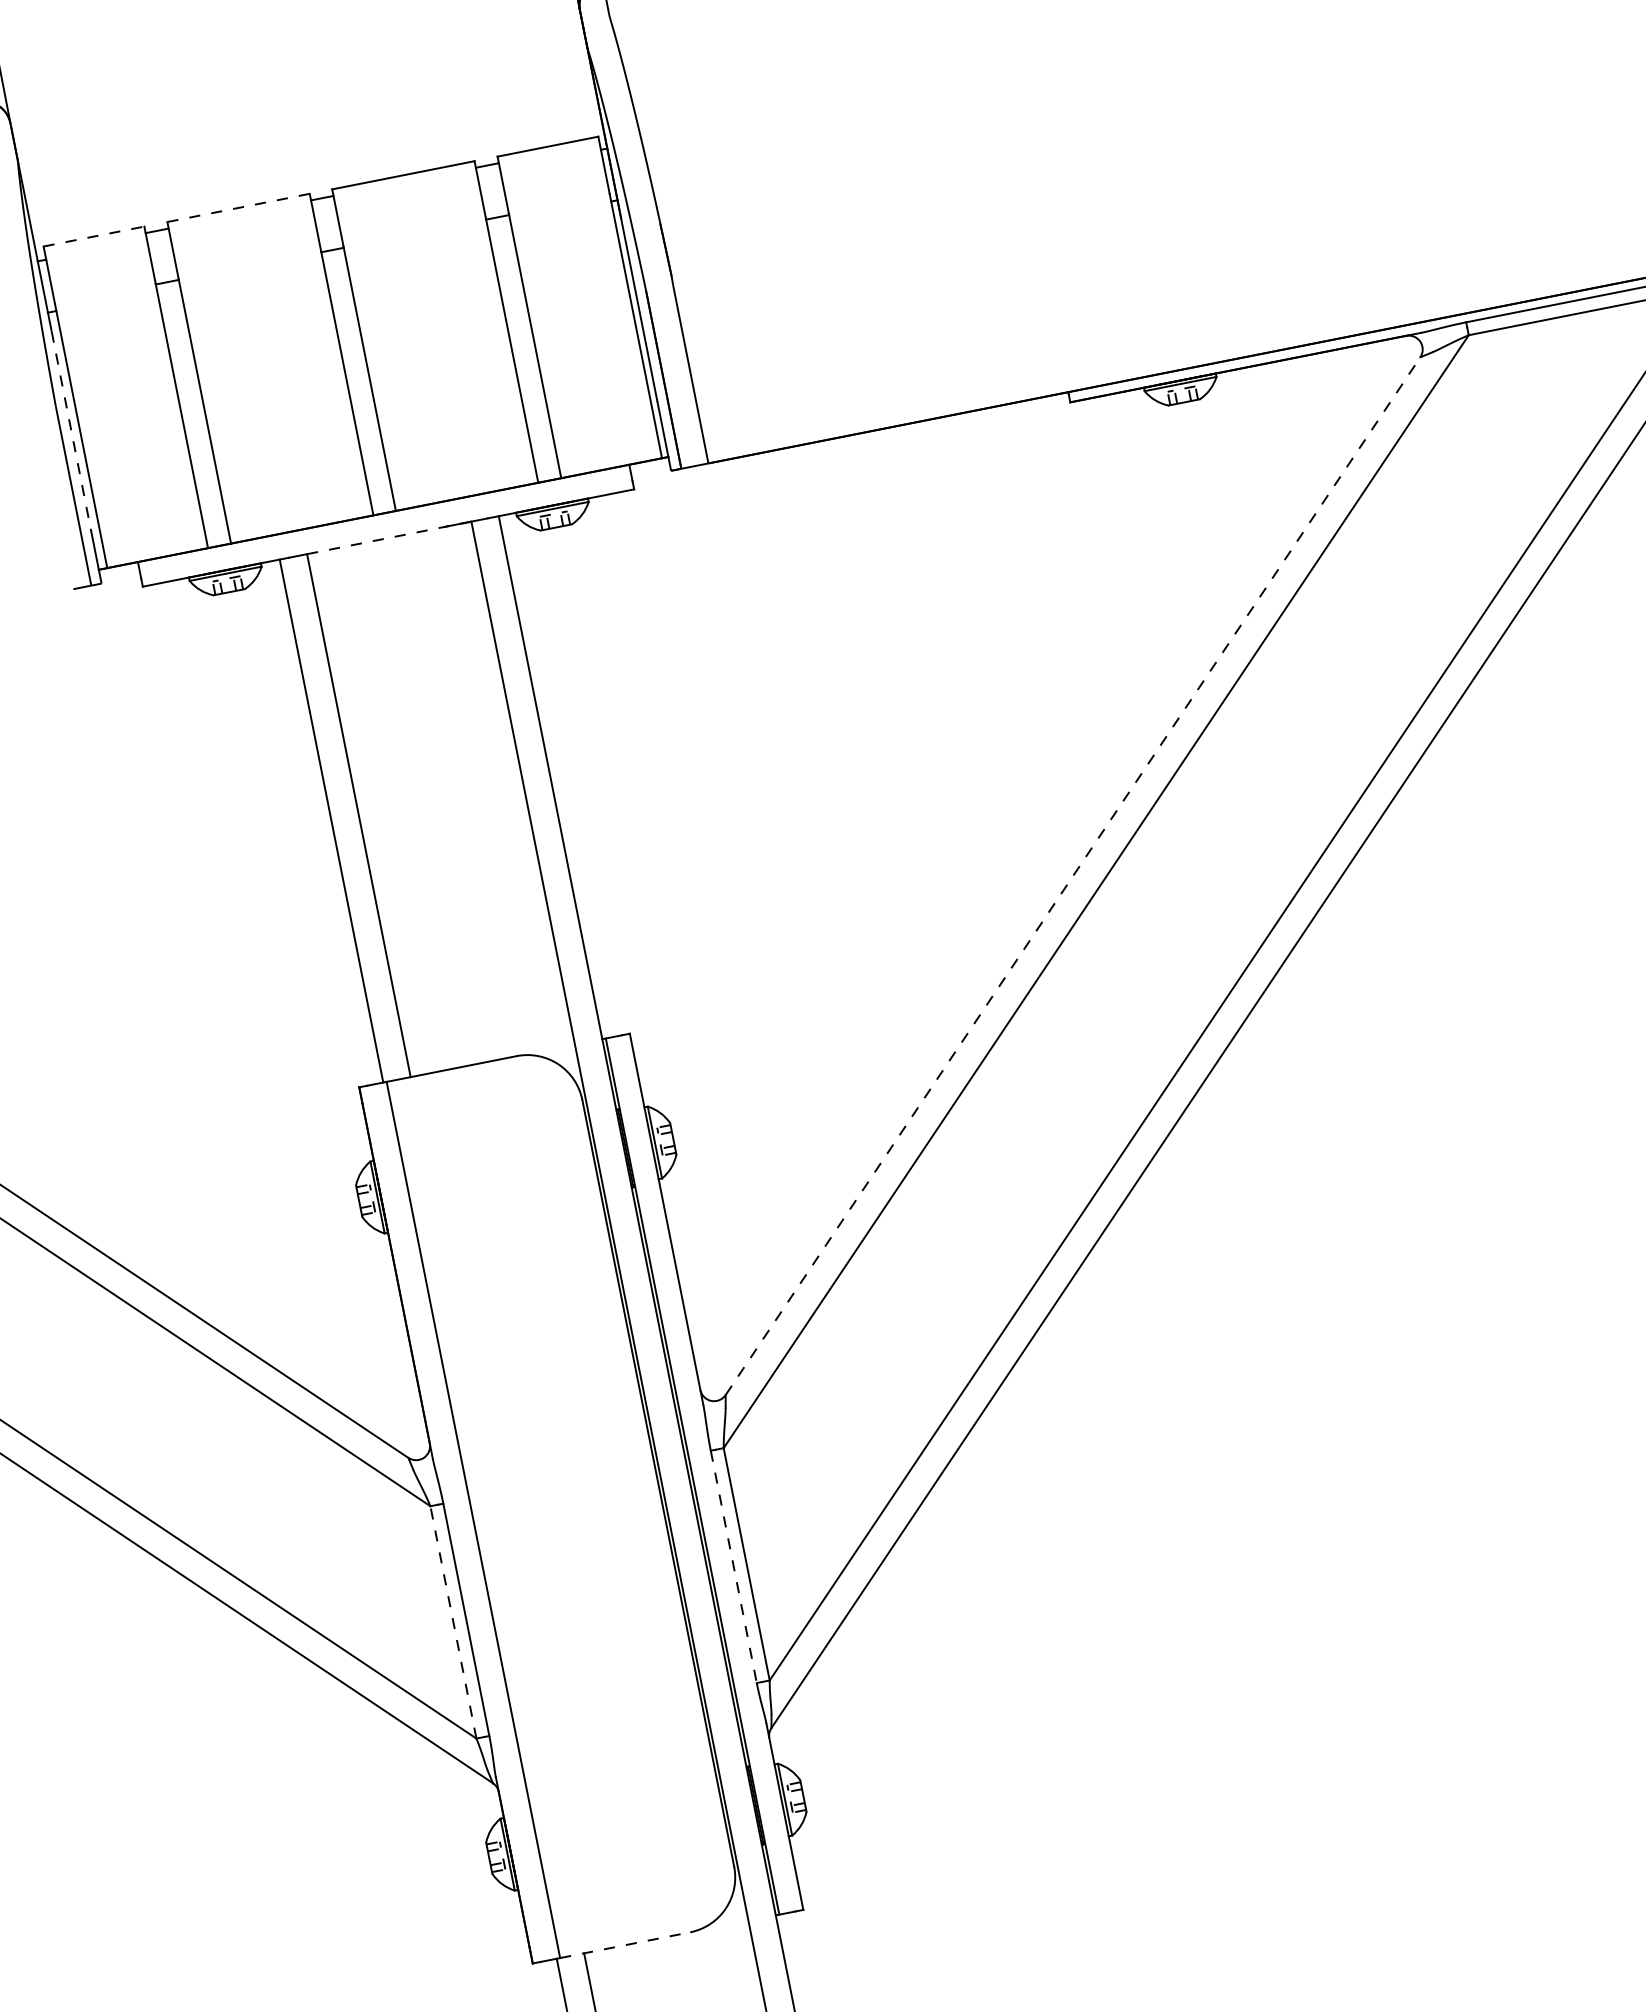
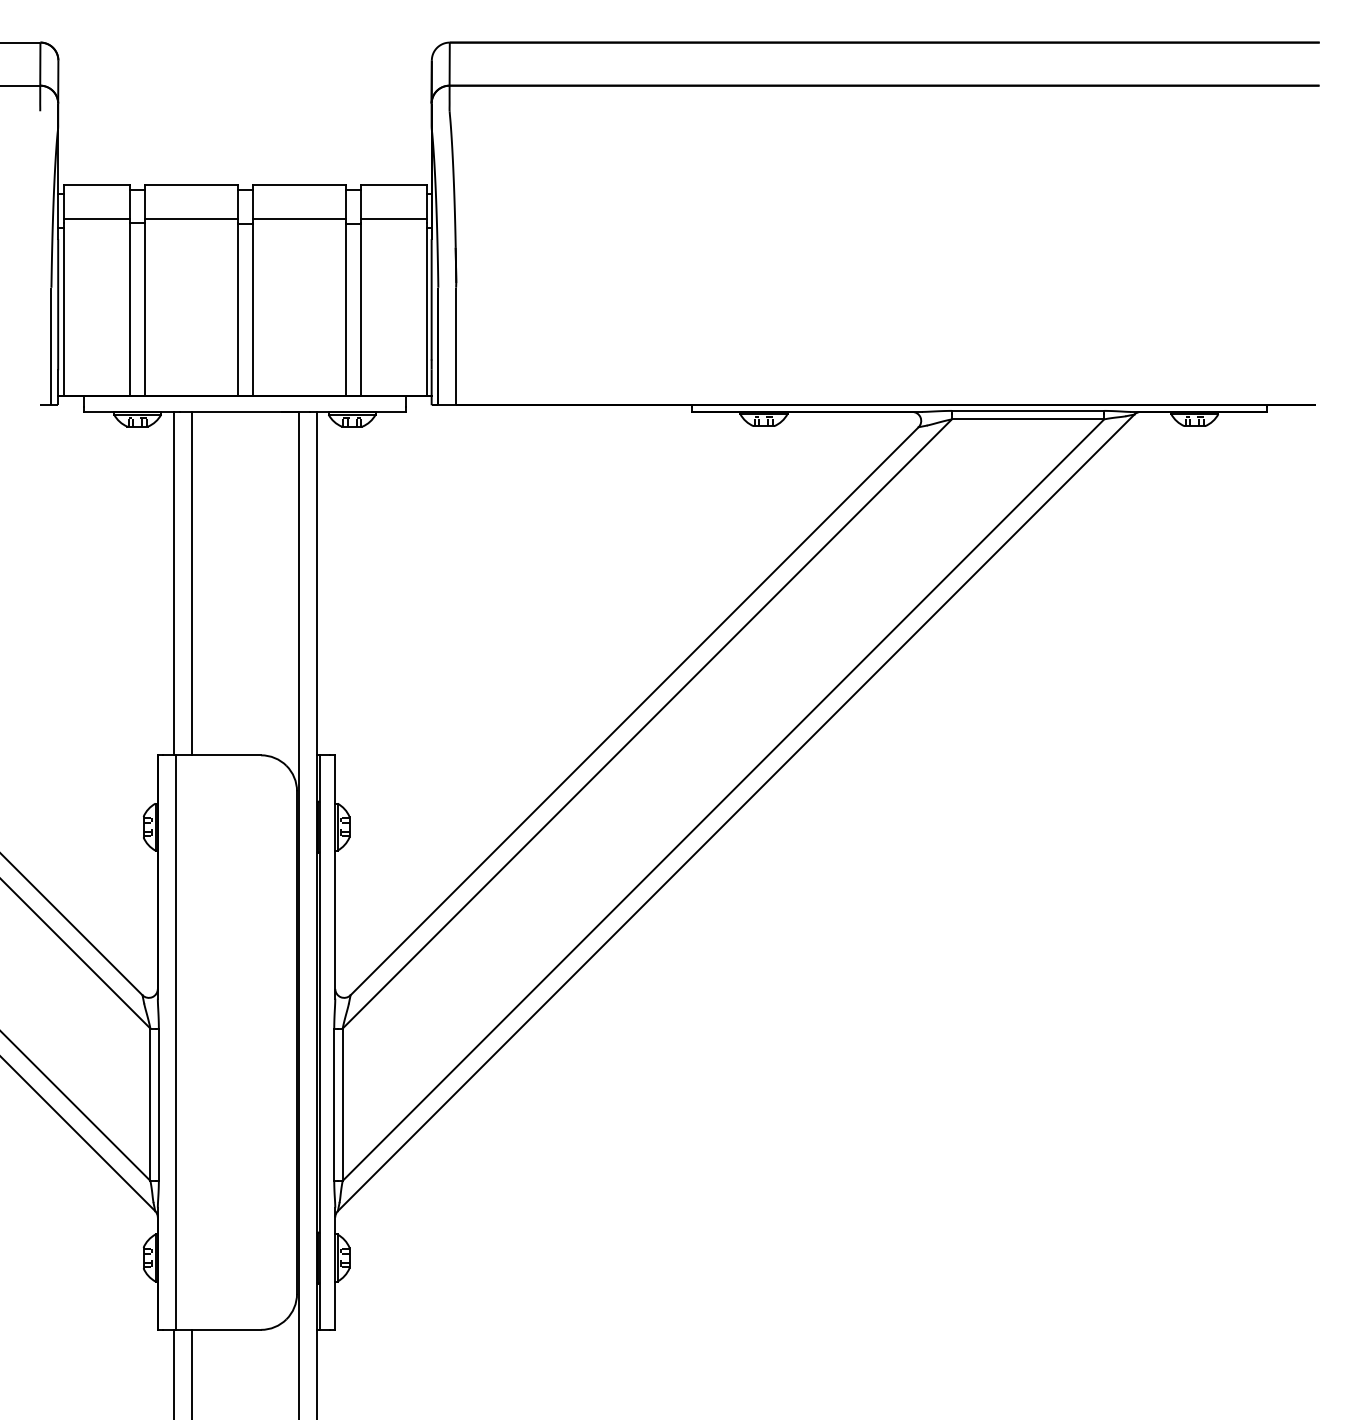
line: (558, 198) -> (394, 219), added
line: (238, 208) -> (191, 185), dashed -> solid
line: (413, 227) -> (299, 219), added
line: (95, 236) -> (97, 185), dashed -> solid
line: (248, 260) -> (191, 219), added
line: (103, 288) -> (96, 219), added
line: (71, 429) -> (58, 304), dashed -> solid
line: (389, 538) -> (245, 412), dashed -> solid
line: (1072, 876) -> (634, 711), dashed -> solid
line: (734, 1567) -> (334, 1105), dashed -> solid
line: (453, 1622) -> (150, 1104), dashed -> solid
line: (625, 1944) -> (218, 1329), dashed -> solid

